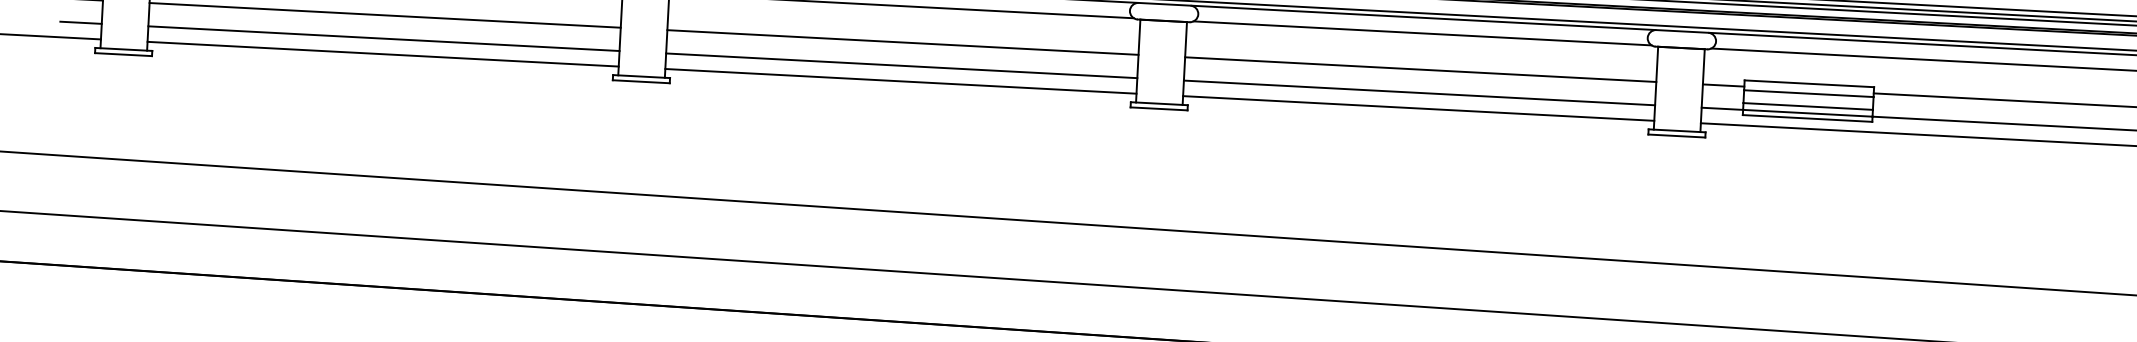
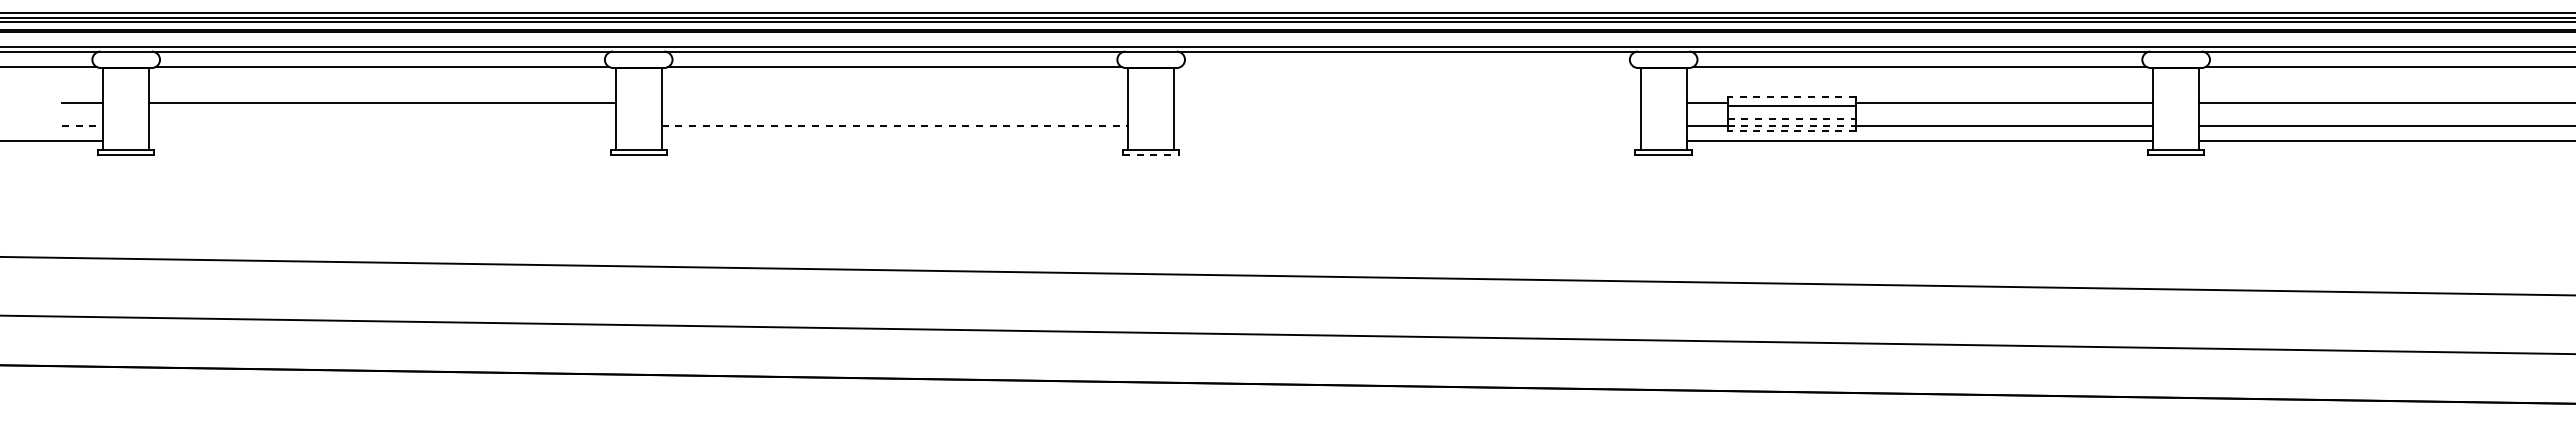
line: (81, 22) -> (83, 125), solid -> dashed
line: (1422, 32) -> (1407, 66), removed
line: (384, 38) -> (382, 125), removed
line: (902, 42) -> (894, 102), removed
line: (383, 54) -> (382, 141), removed
line: (902, 65) -> (895, 125), solid -> dashed
line: (1420, 69) -> (1407, 102), removed
line: (900, 81) -> (894, 141), removed
line: (1809, 83) -> (1791, 96), solid -> dashed
line: (1419, 92) -> (1407, 125), removed
line: (1808, 106) -> (1792, 119), solid -> dashed
line: (1418, 108) -> (1407, 141), removed
line: (1159, 109) -> (1151, 155), solid -> dashed
line: (1808, 112) -> (1792, 125), solid -> dashed
line: (1807, 118) -> (1791, 131), solid -> dashed

